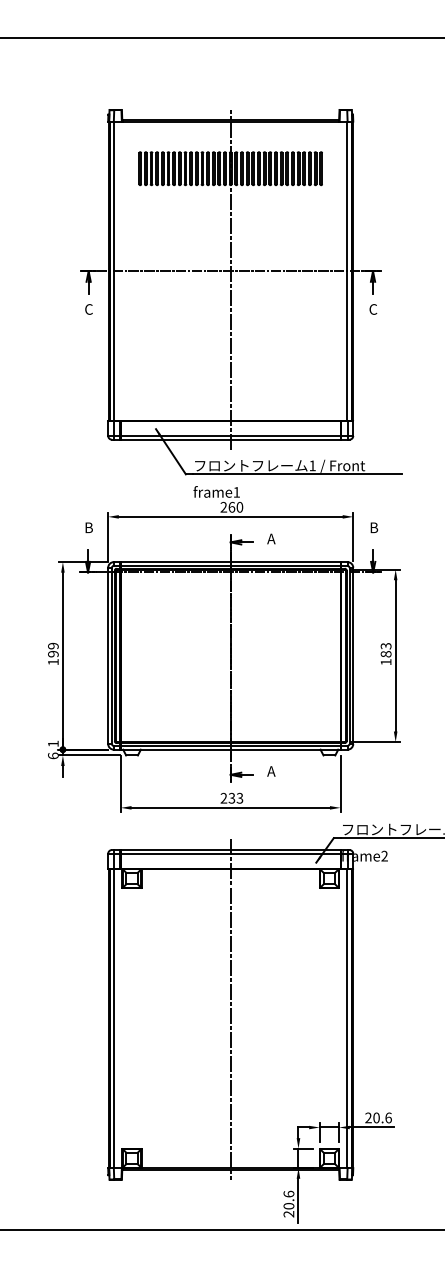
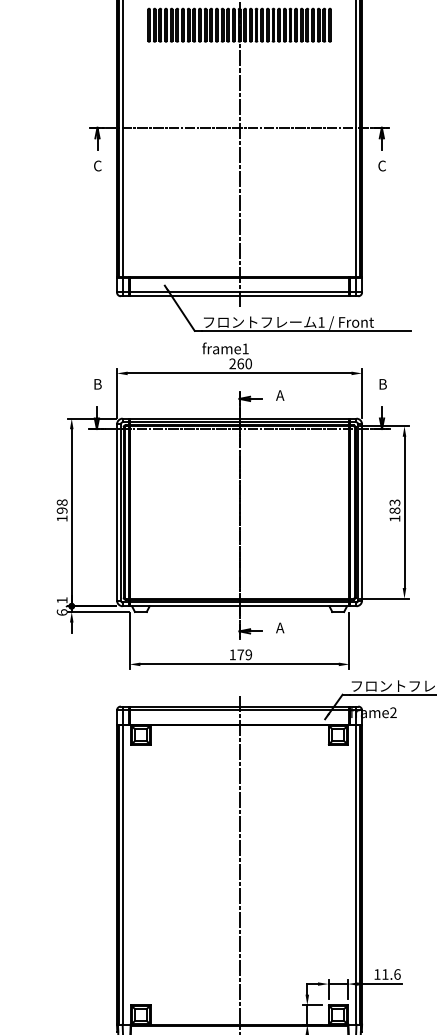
text: (53, 645) -> (62, 502), 199 -> 198
text: (231, 797) -> (240, 654), 233 -> 179
text: (372, 1117) -> (381, 974), 20.6 -> 11.6

